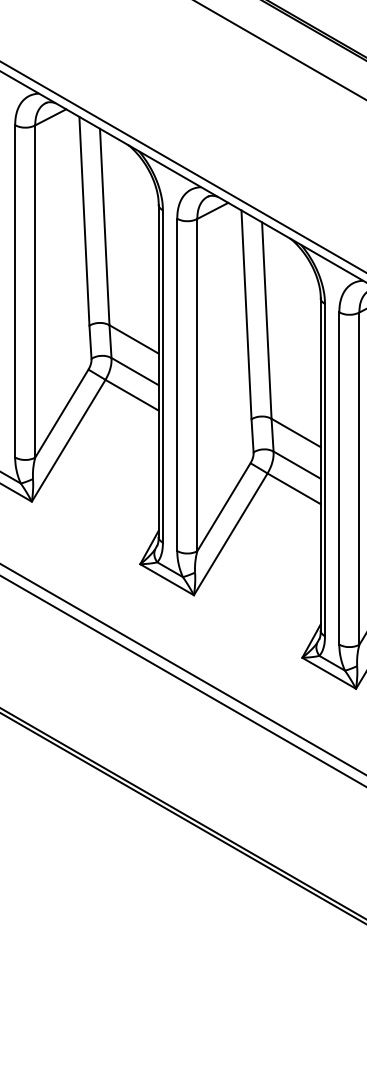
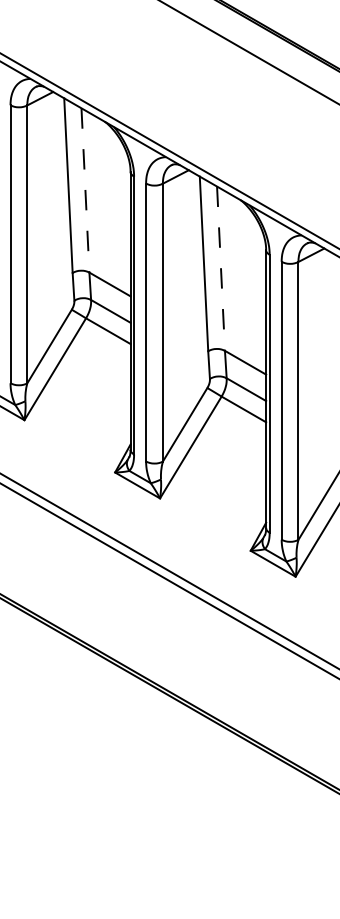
line: (104, 227) -> (85, 190), solid -> dashed
line: (267, 321) -> (221, 269), solid -> dashed

